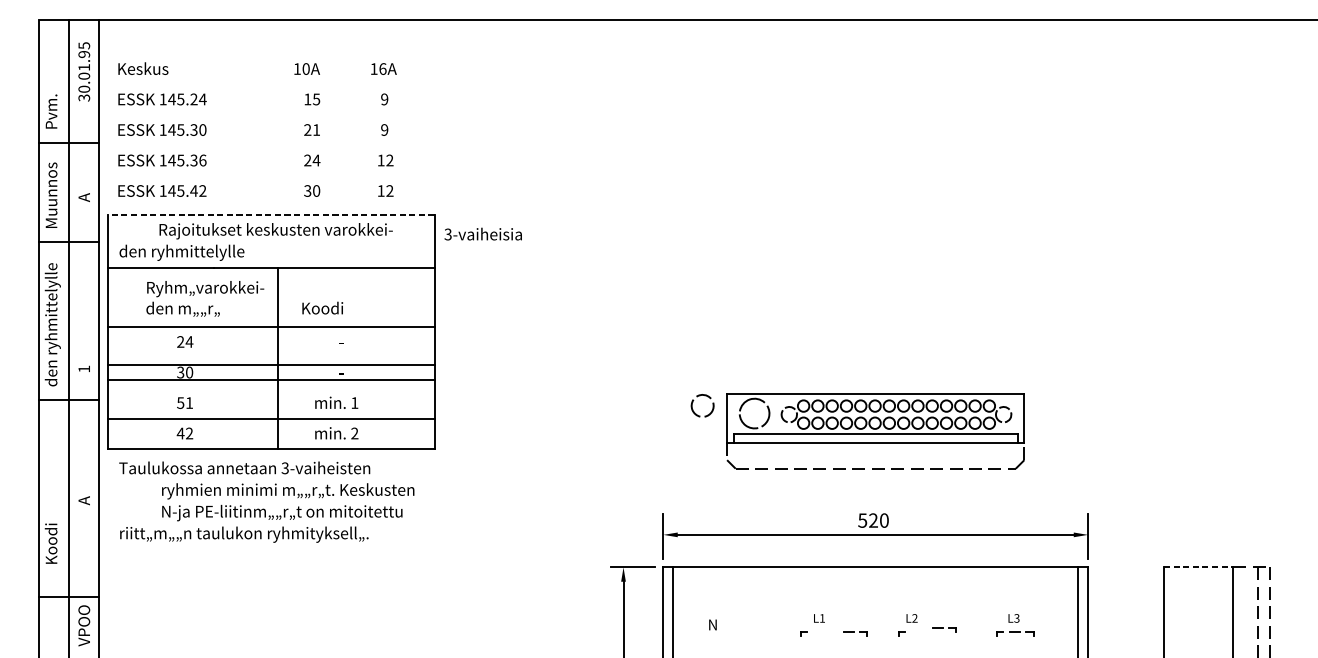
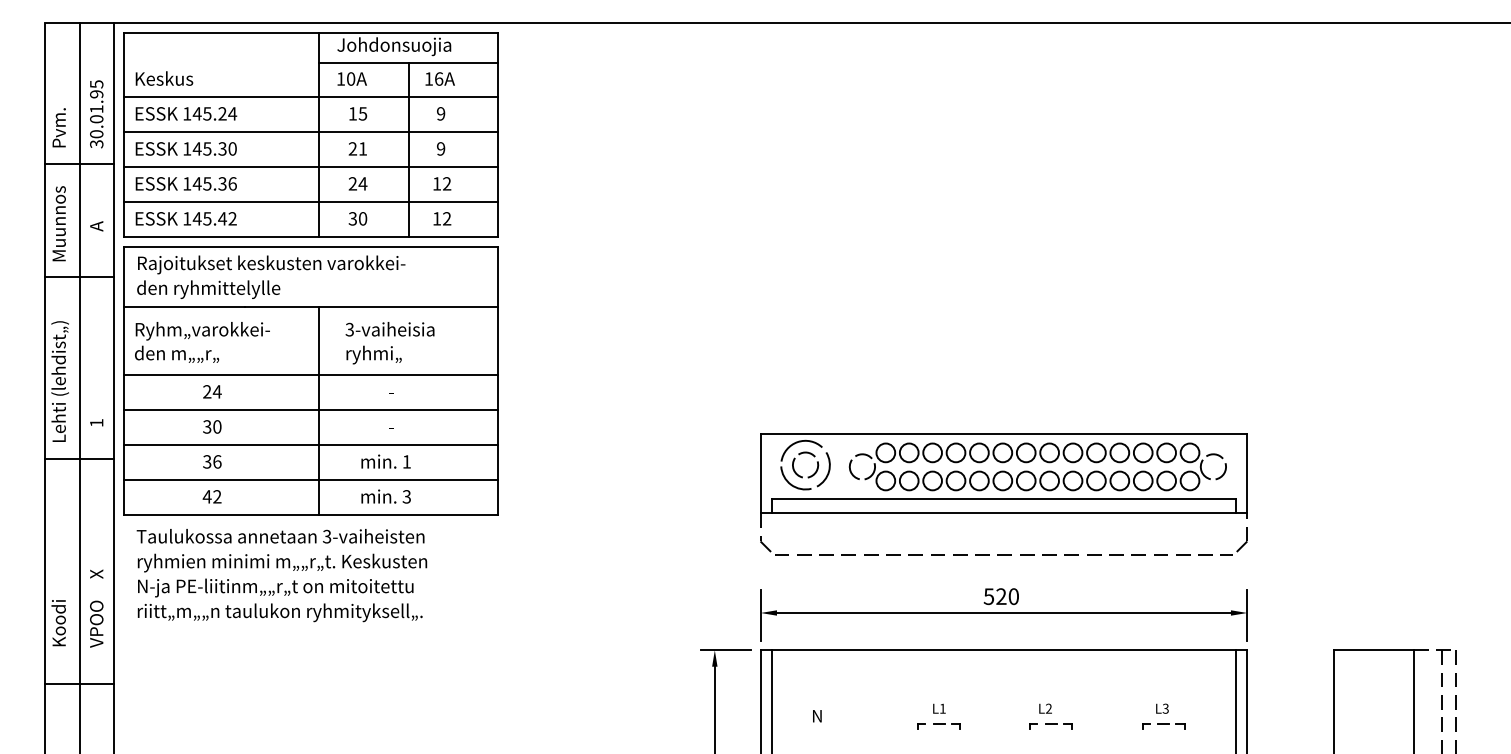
text: (84, 72) -> (96, 114), moved
part: (270, 117) -> (310, 134), added
line: (270, 215) -> (310, 246), dashed -> solid
text: (276, 230) -> (271, 264), moved
text: (482, 234) -> (389, 329), moved
text: (205, 298) -> (202, 342), moved
text: (325, 309) -> (373, 354), Koodi -> ryhmi„
text: (52, 324) -> (60, 371), den ryhmittelylle -> Lehti (lehdist„)
line: (270, 365) -> (310, 444), moved
line: (270, 380) -> (310, 409), moved
text: (185, 402) -> (212, 461), 51 -> 36
part: (875, 431) -> (1003, 494), size x1.43
text: (354, 433) -> (406, 496), 2 -> 3
text: (84, 500) -> (96, 573), A -> X
text: (288, 502) -> (282, 575), moved
line: (1199, 567) -> (1374, 650), dashed -> solid
text: (84, 625) -> (96, 623), moved
part: (944, 630) -> (1058, 726), moved
part: (855, 633) -> (946, 726), moved

